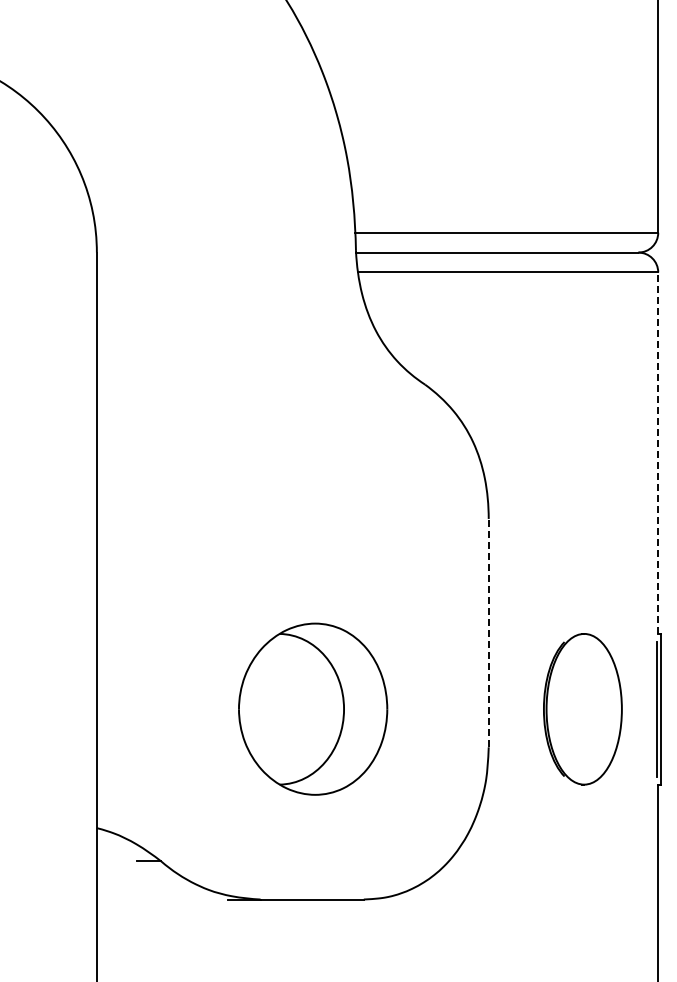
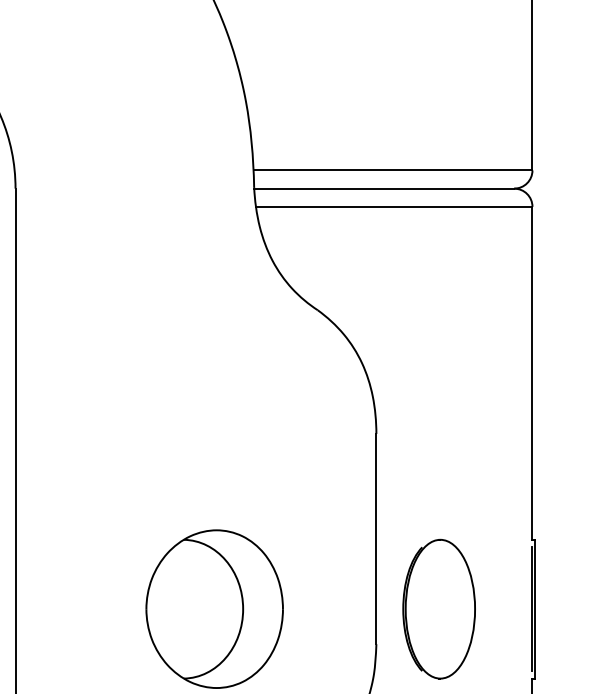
line: (658, 453) -> (532, 373), dashed -> solid
line: (488, 632) -> (376, 538), dashed -> solid
part: (582, 709) -> (438, 609), moved

